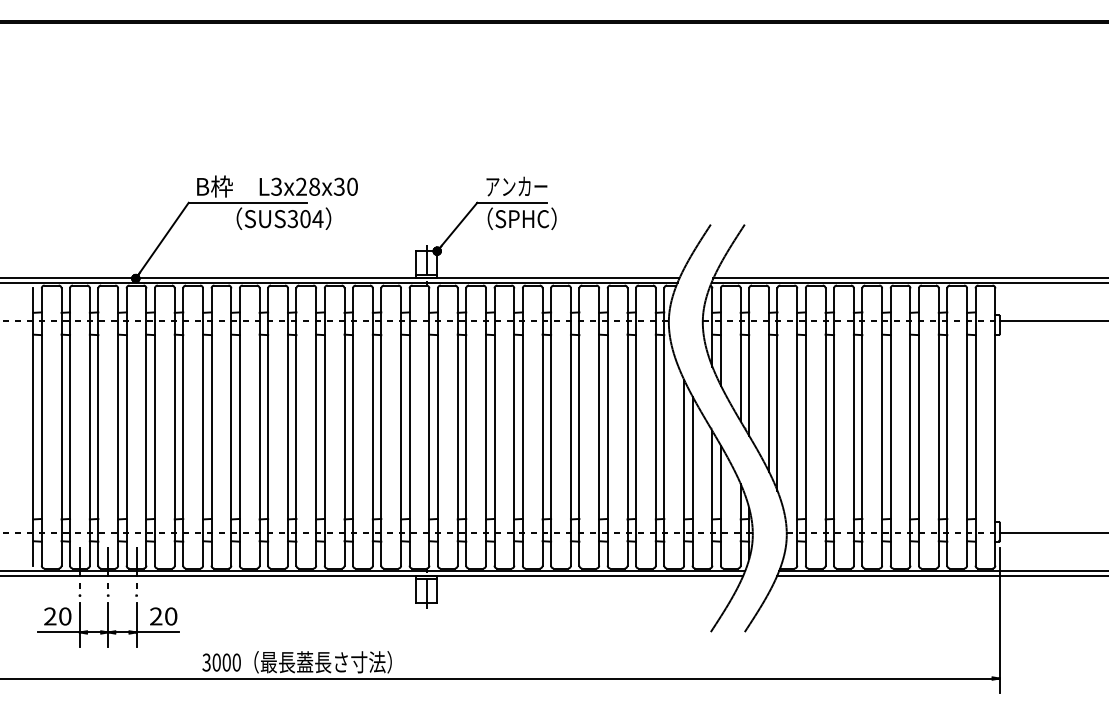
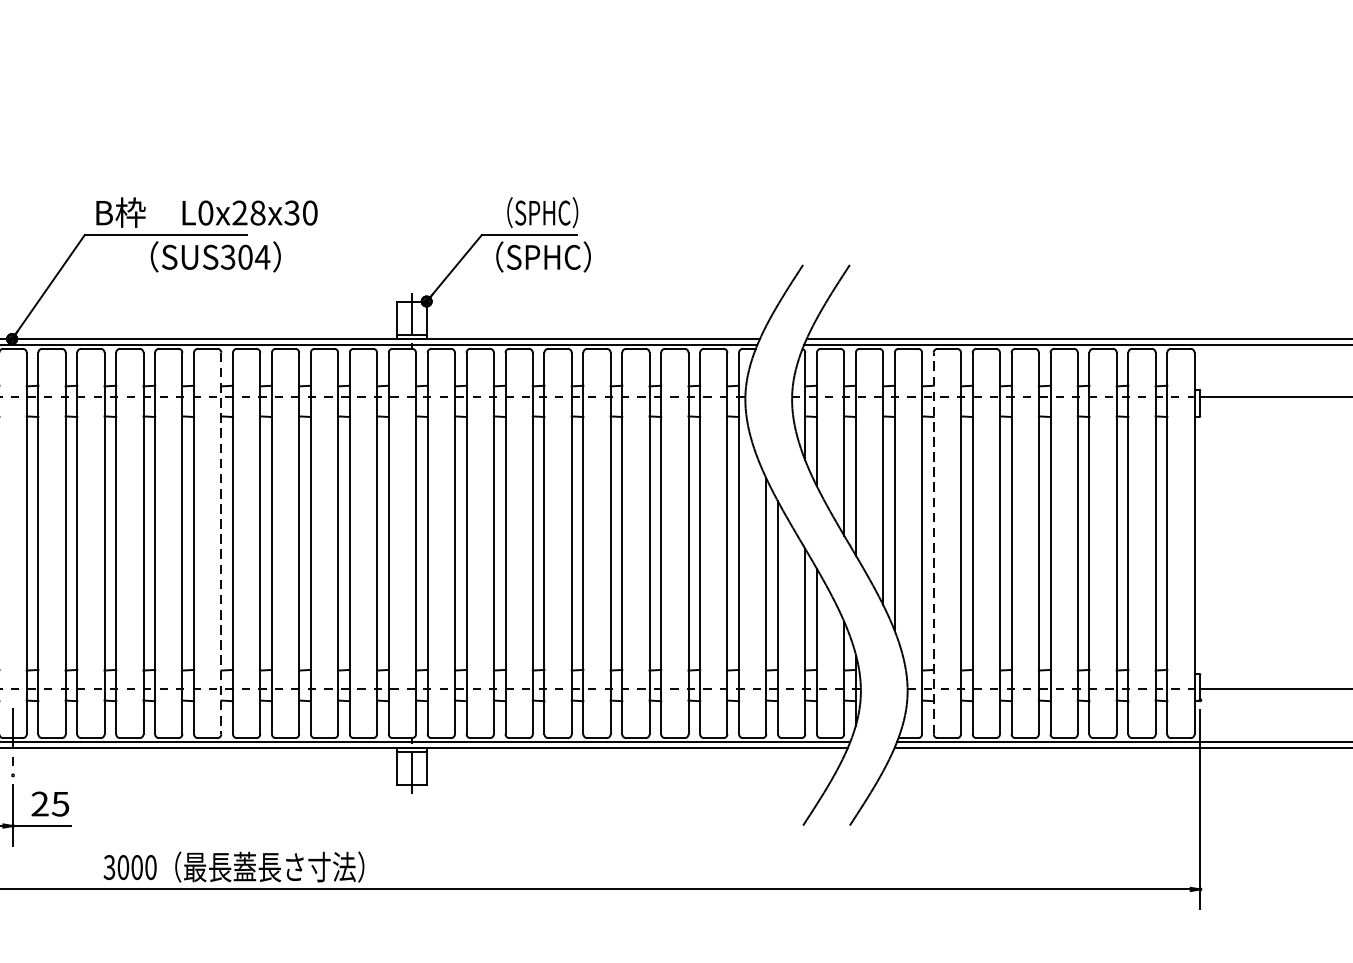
text: (276, 186) -> (205, 212), L3x28x30 -> L0x28x30
text: (516, 186) -> (535, 212), アンカー -> （SPHC）
line: (287, 427) -> (220, 544), solid -> dashed
line: (805, 427) -> (933, 544), solid -> dashed
text: (170, 616) -> (59, 804), 20 -> 25

